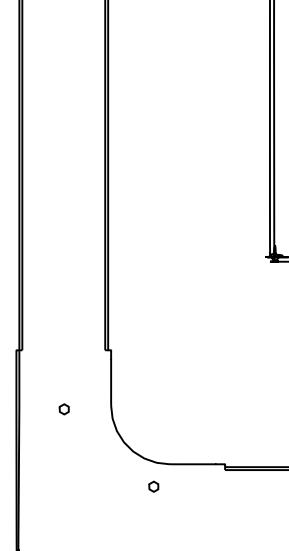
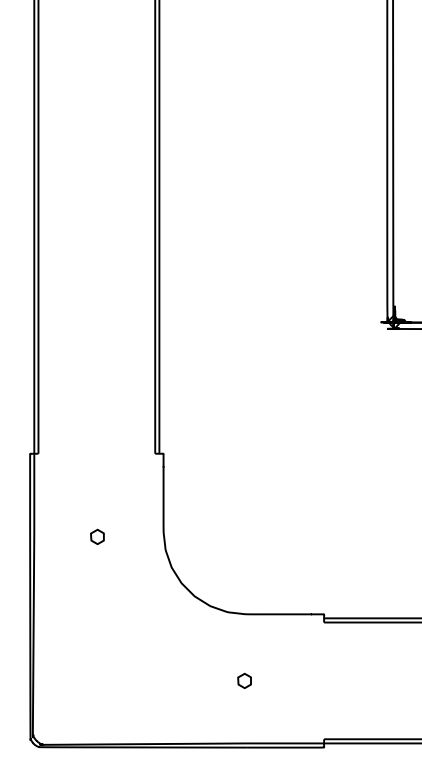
part: (153, 486) -> (244, 680), moved

